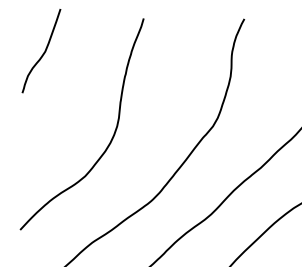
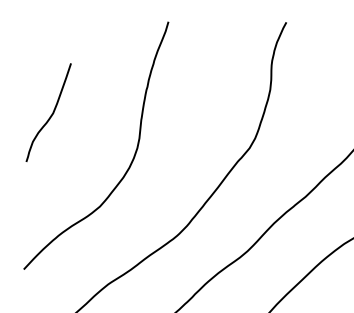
curve: (43, 52) -> (51, 114), moved

